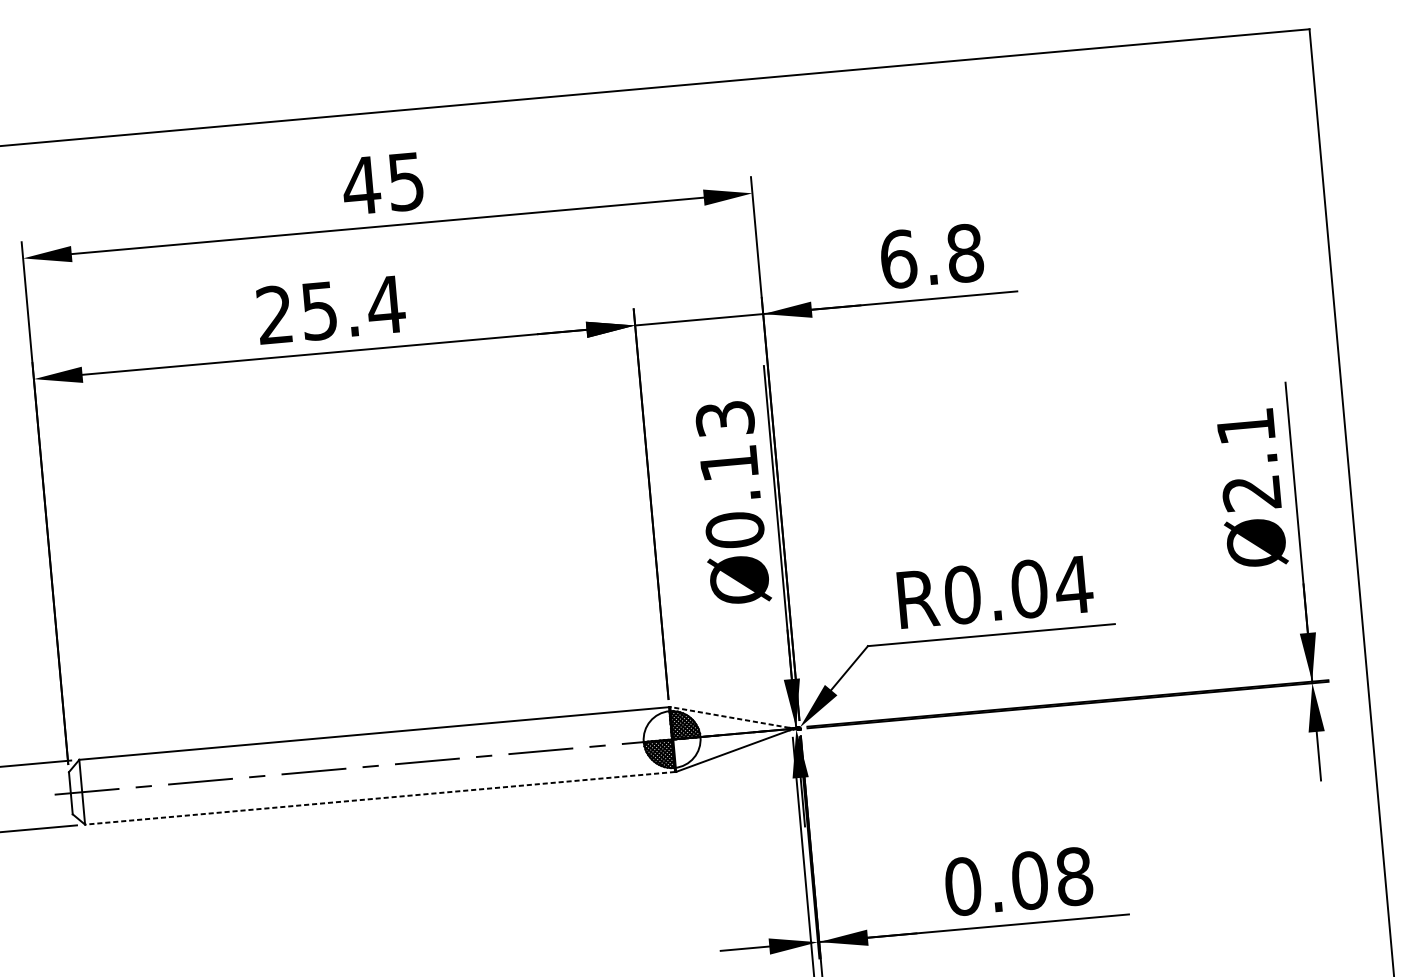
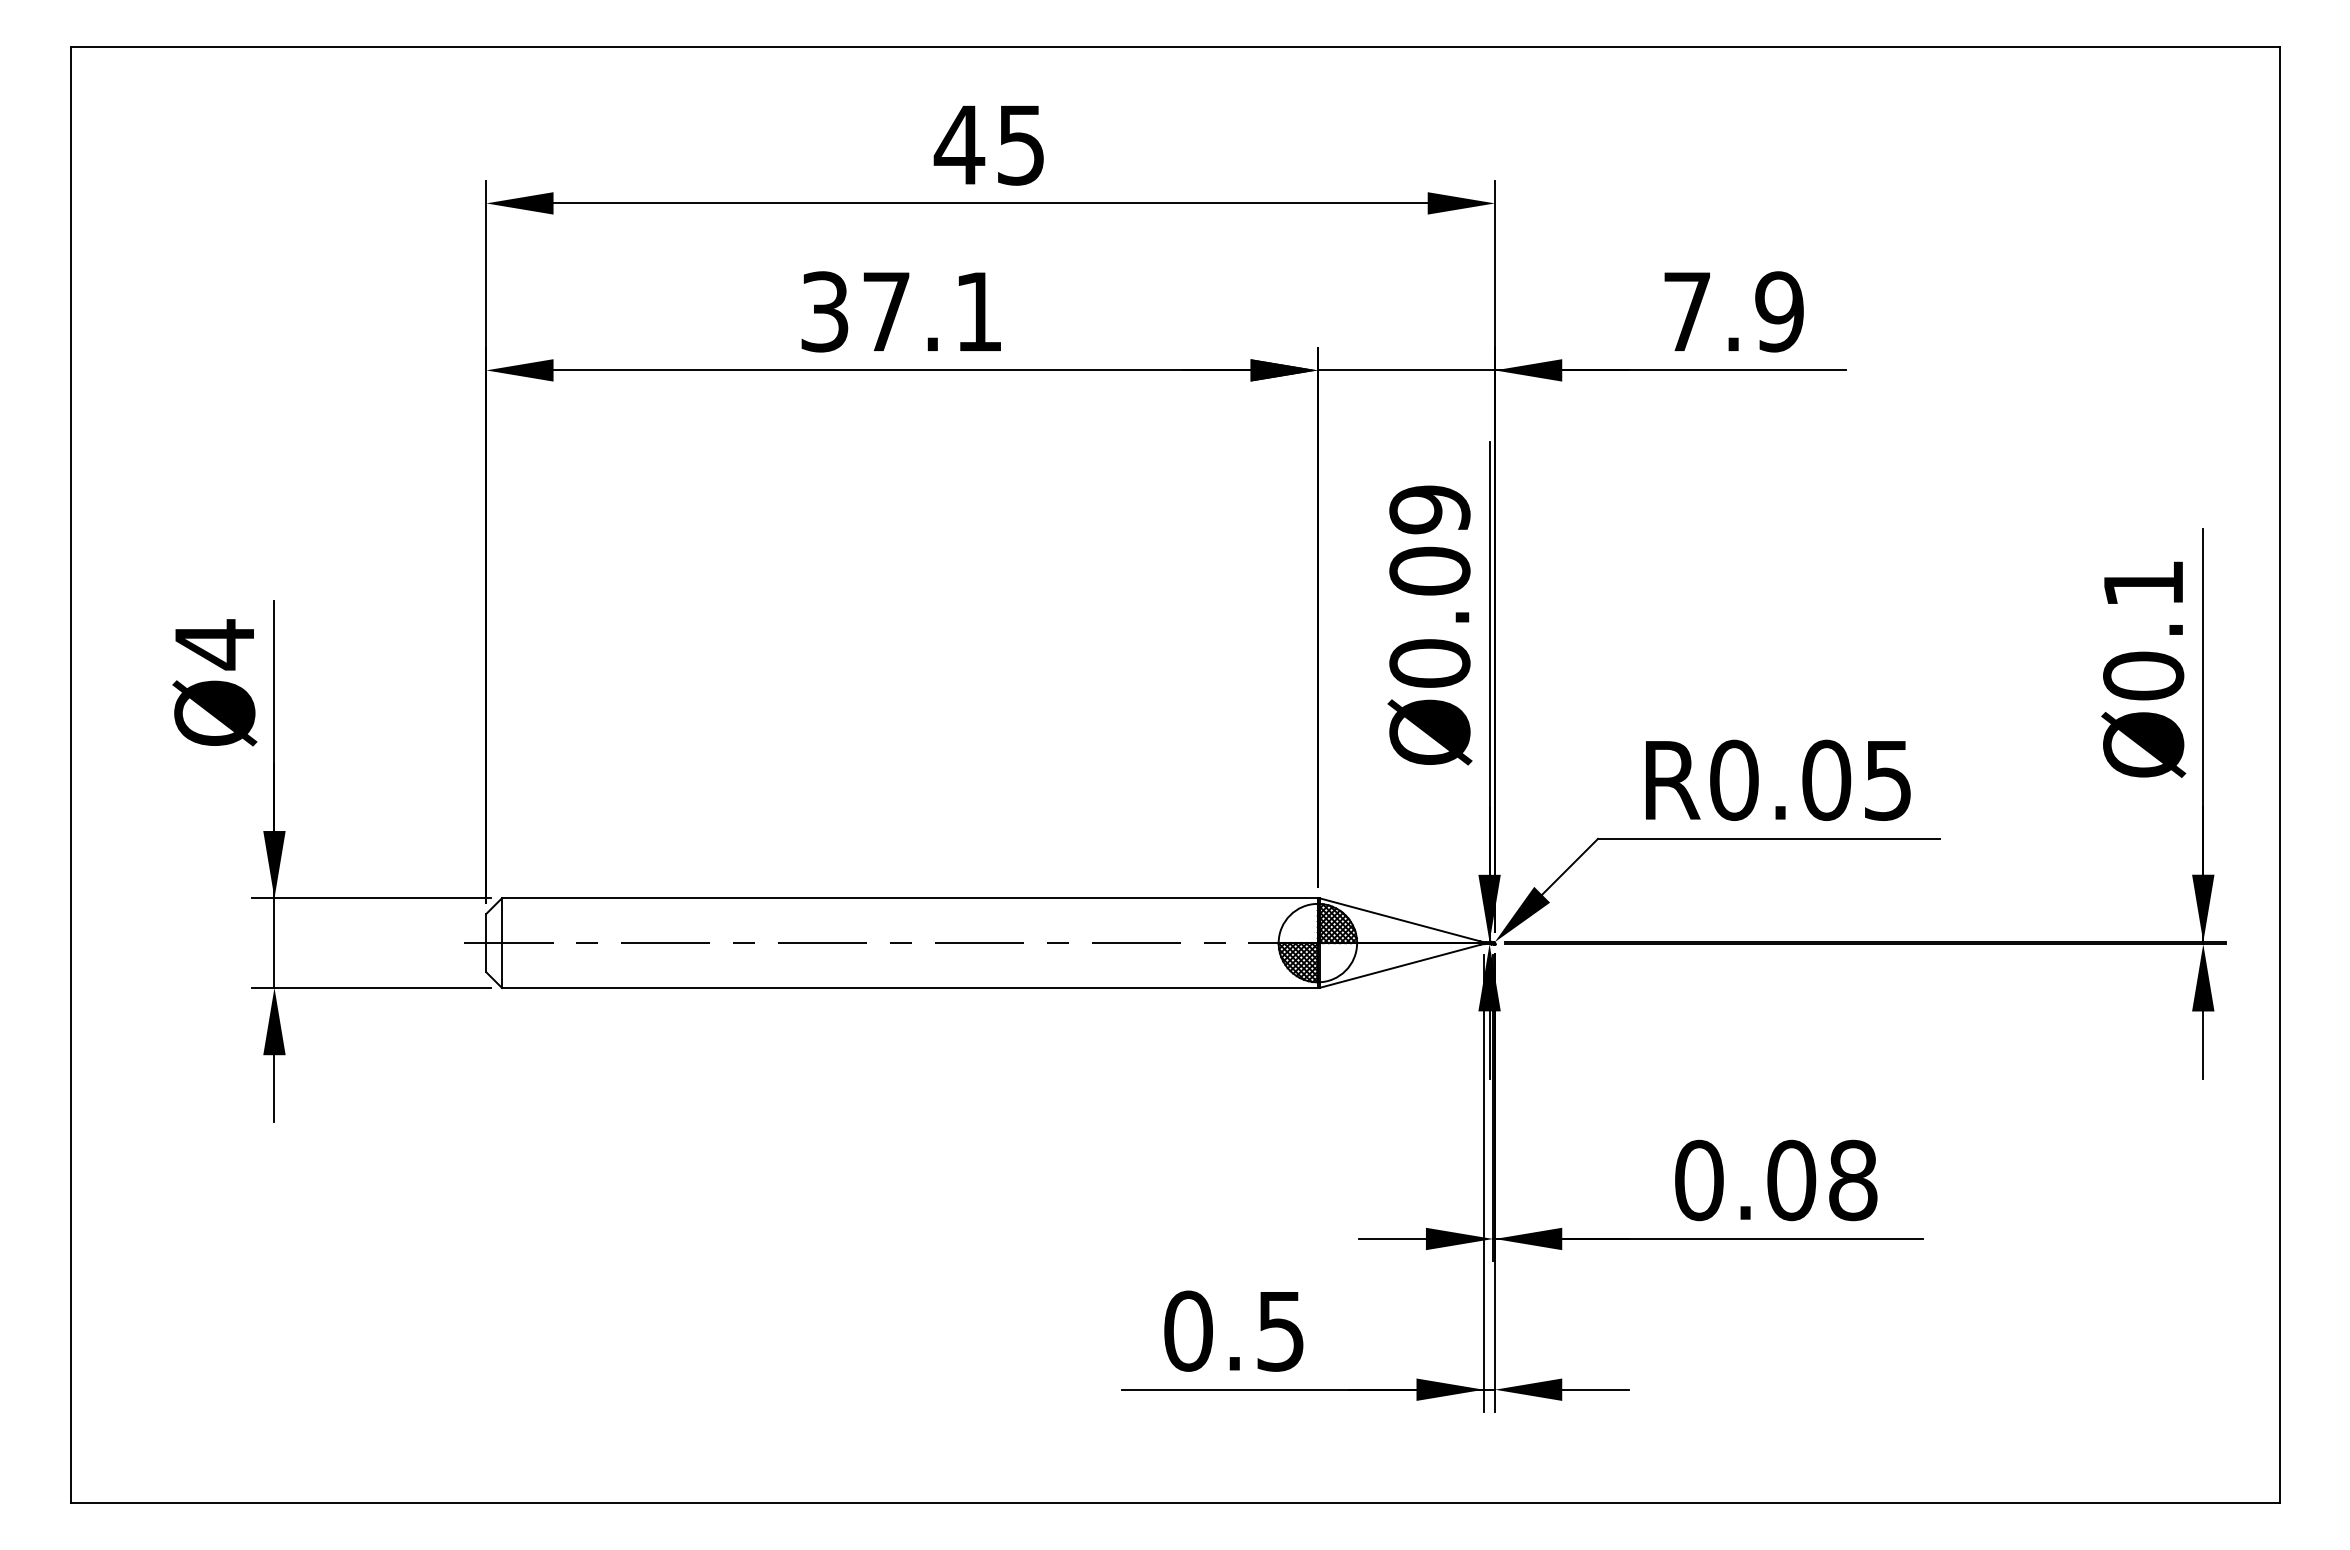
text: (931, 256) -> (1733, 311), 6.8 -> 7.9
text: (331, 309) -> (902, 311), 25.4 -> 37.1
text: (726, 441) -> (1429, 540), Ø0.13 -> Ø0.09
text: (1251, 492) -> (2143, 675), Ø2.1 -> Ø0.1
text: (1073, 585) -> (1887, 780), R0.04 -> R0.05
line: (729, 717) -> (1399, 919), dashed -> solid
line: (379, 798) -> (909, 987), dashed -> solid

